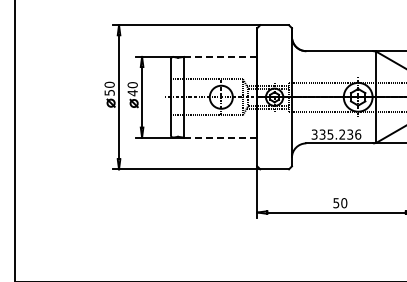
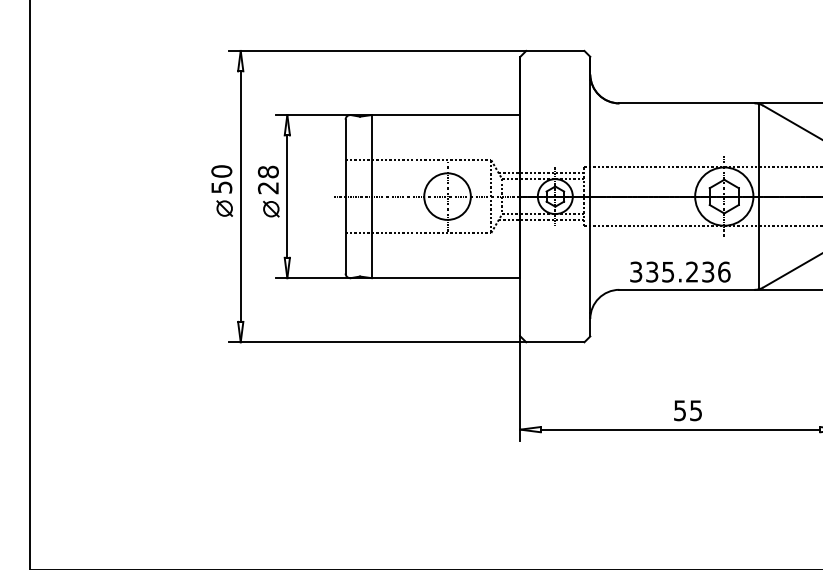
line: (220, 56) -> (445, 114), dashed -> solid
text: (132, 89) -> (267, 180), 40 -> 28
line: (220, 137) -> (445, 277), dashed -> solid
text: (344, 203) -> (696, 411), 50 -> 55

